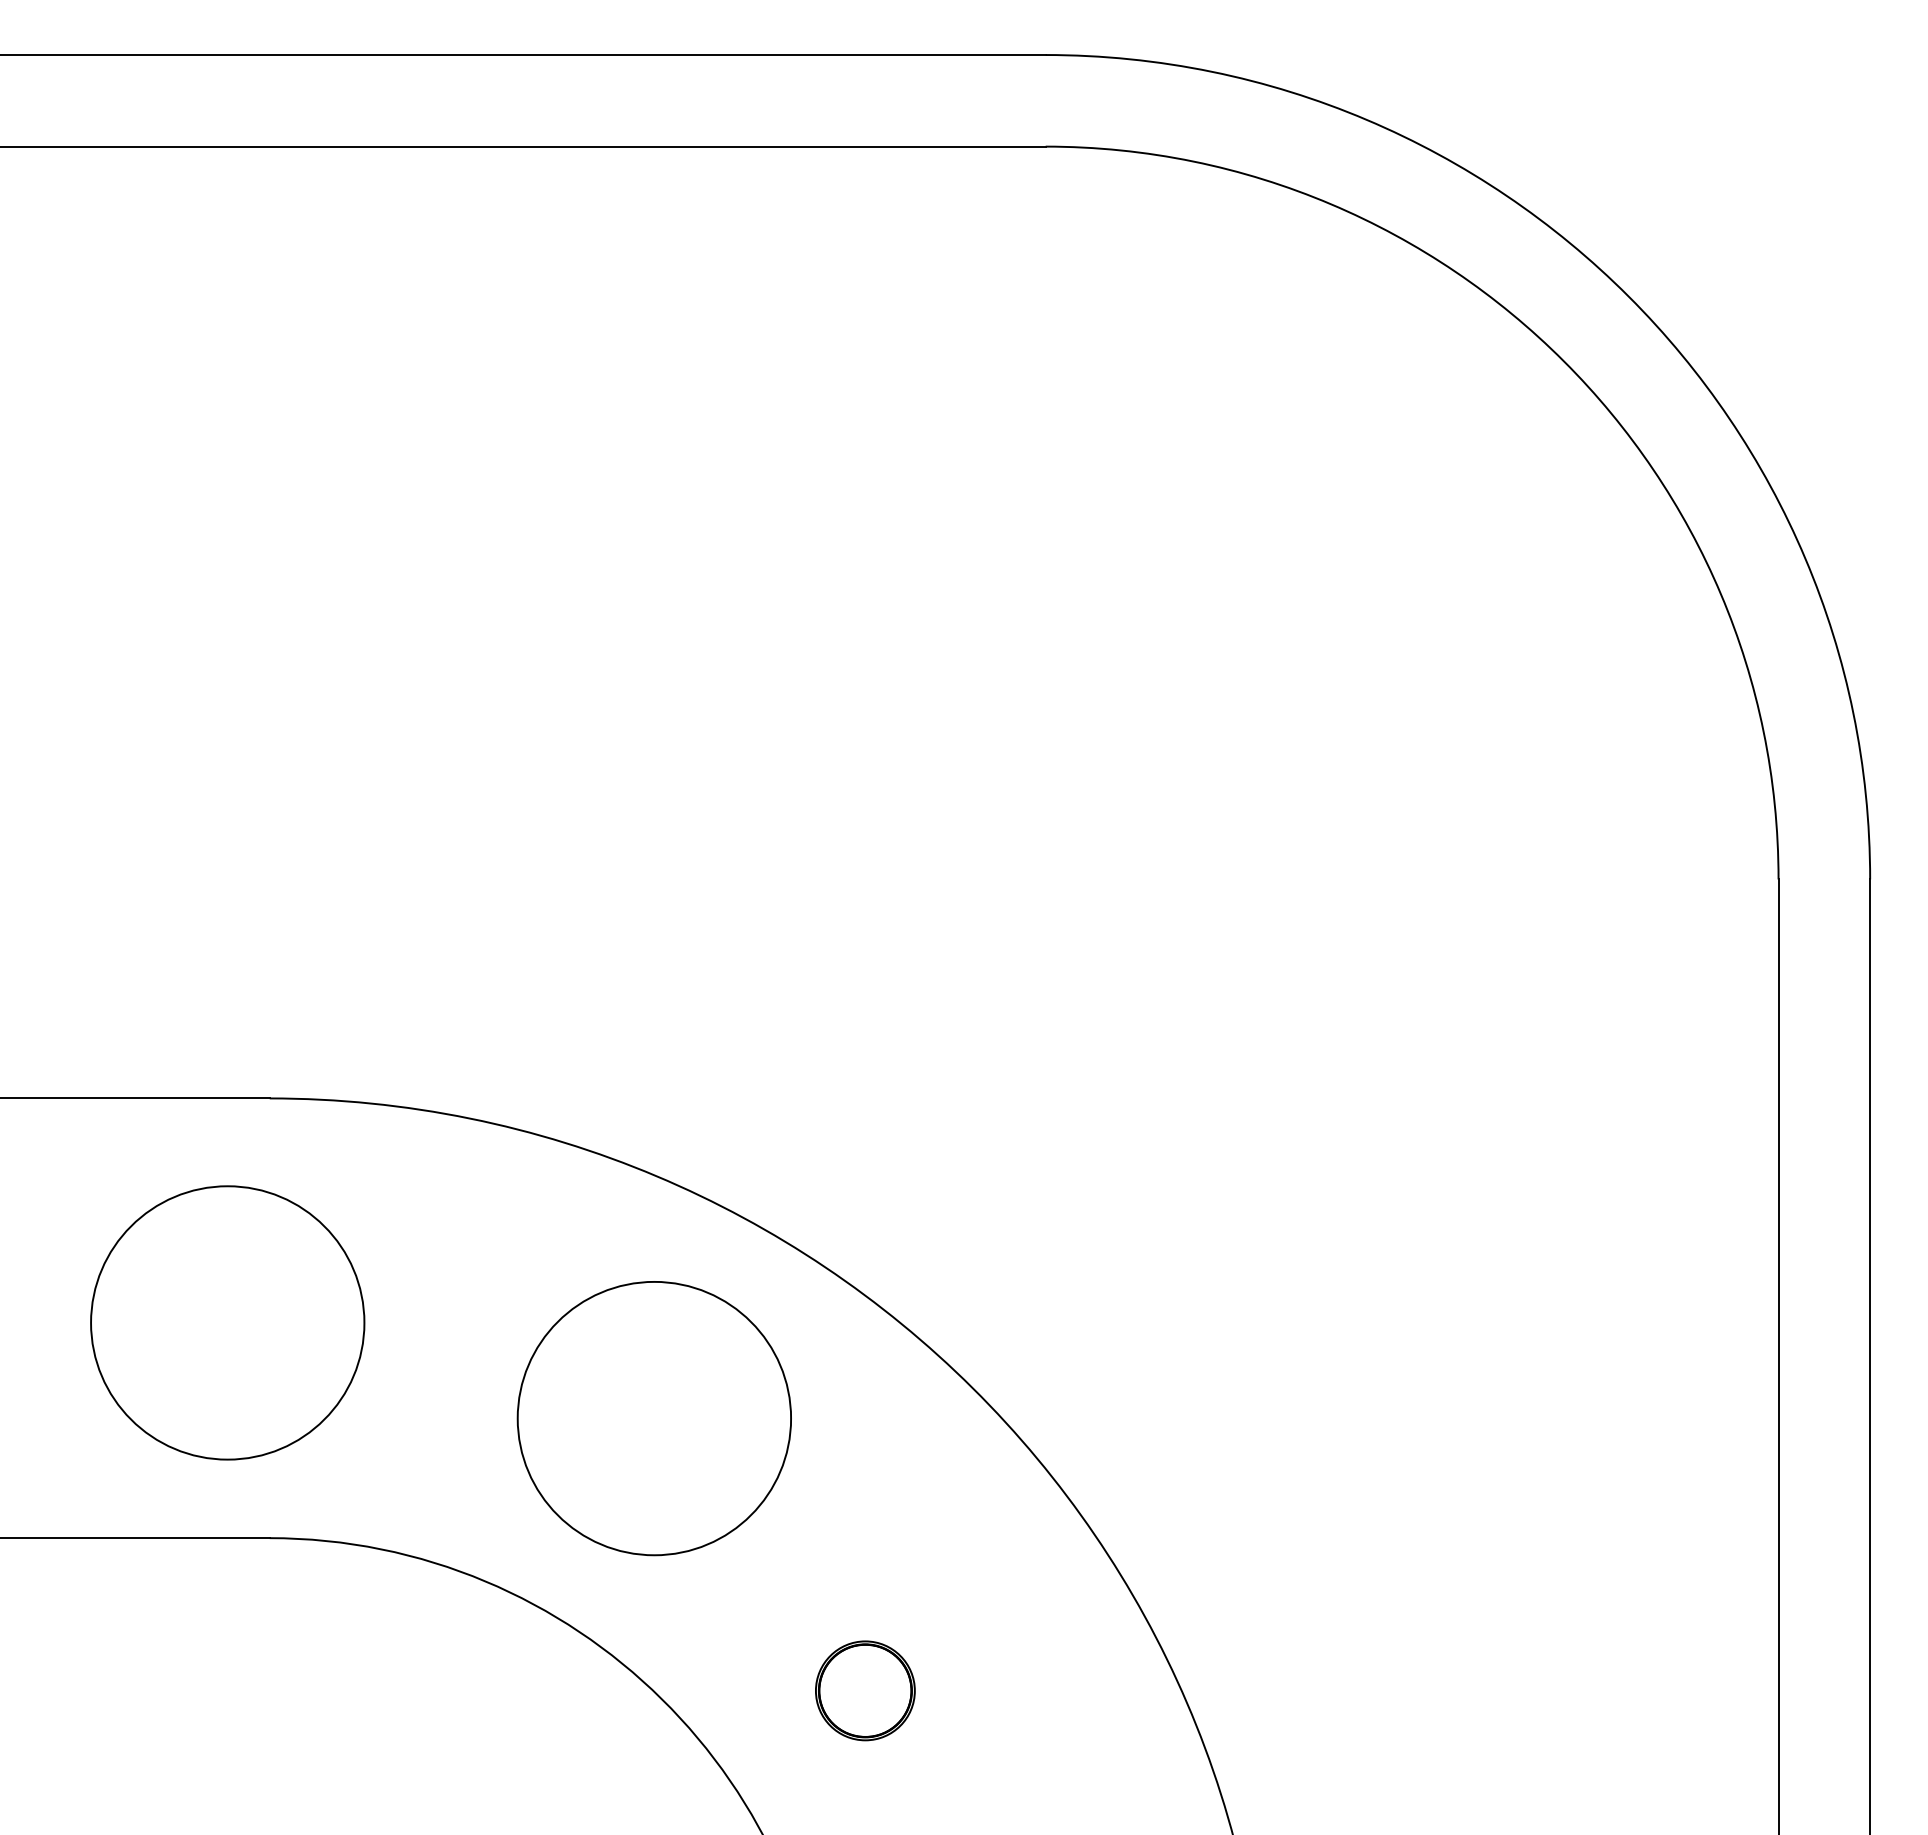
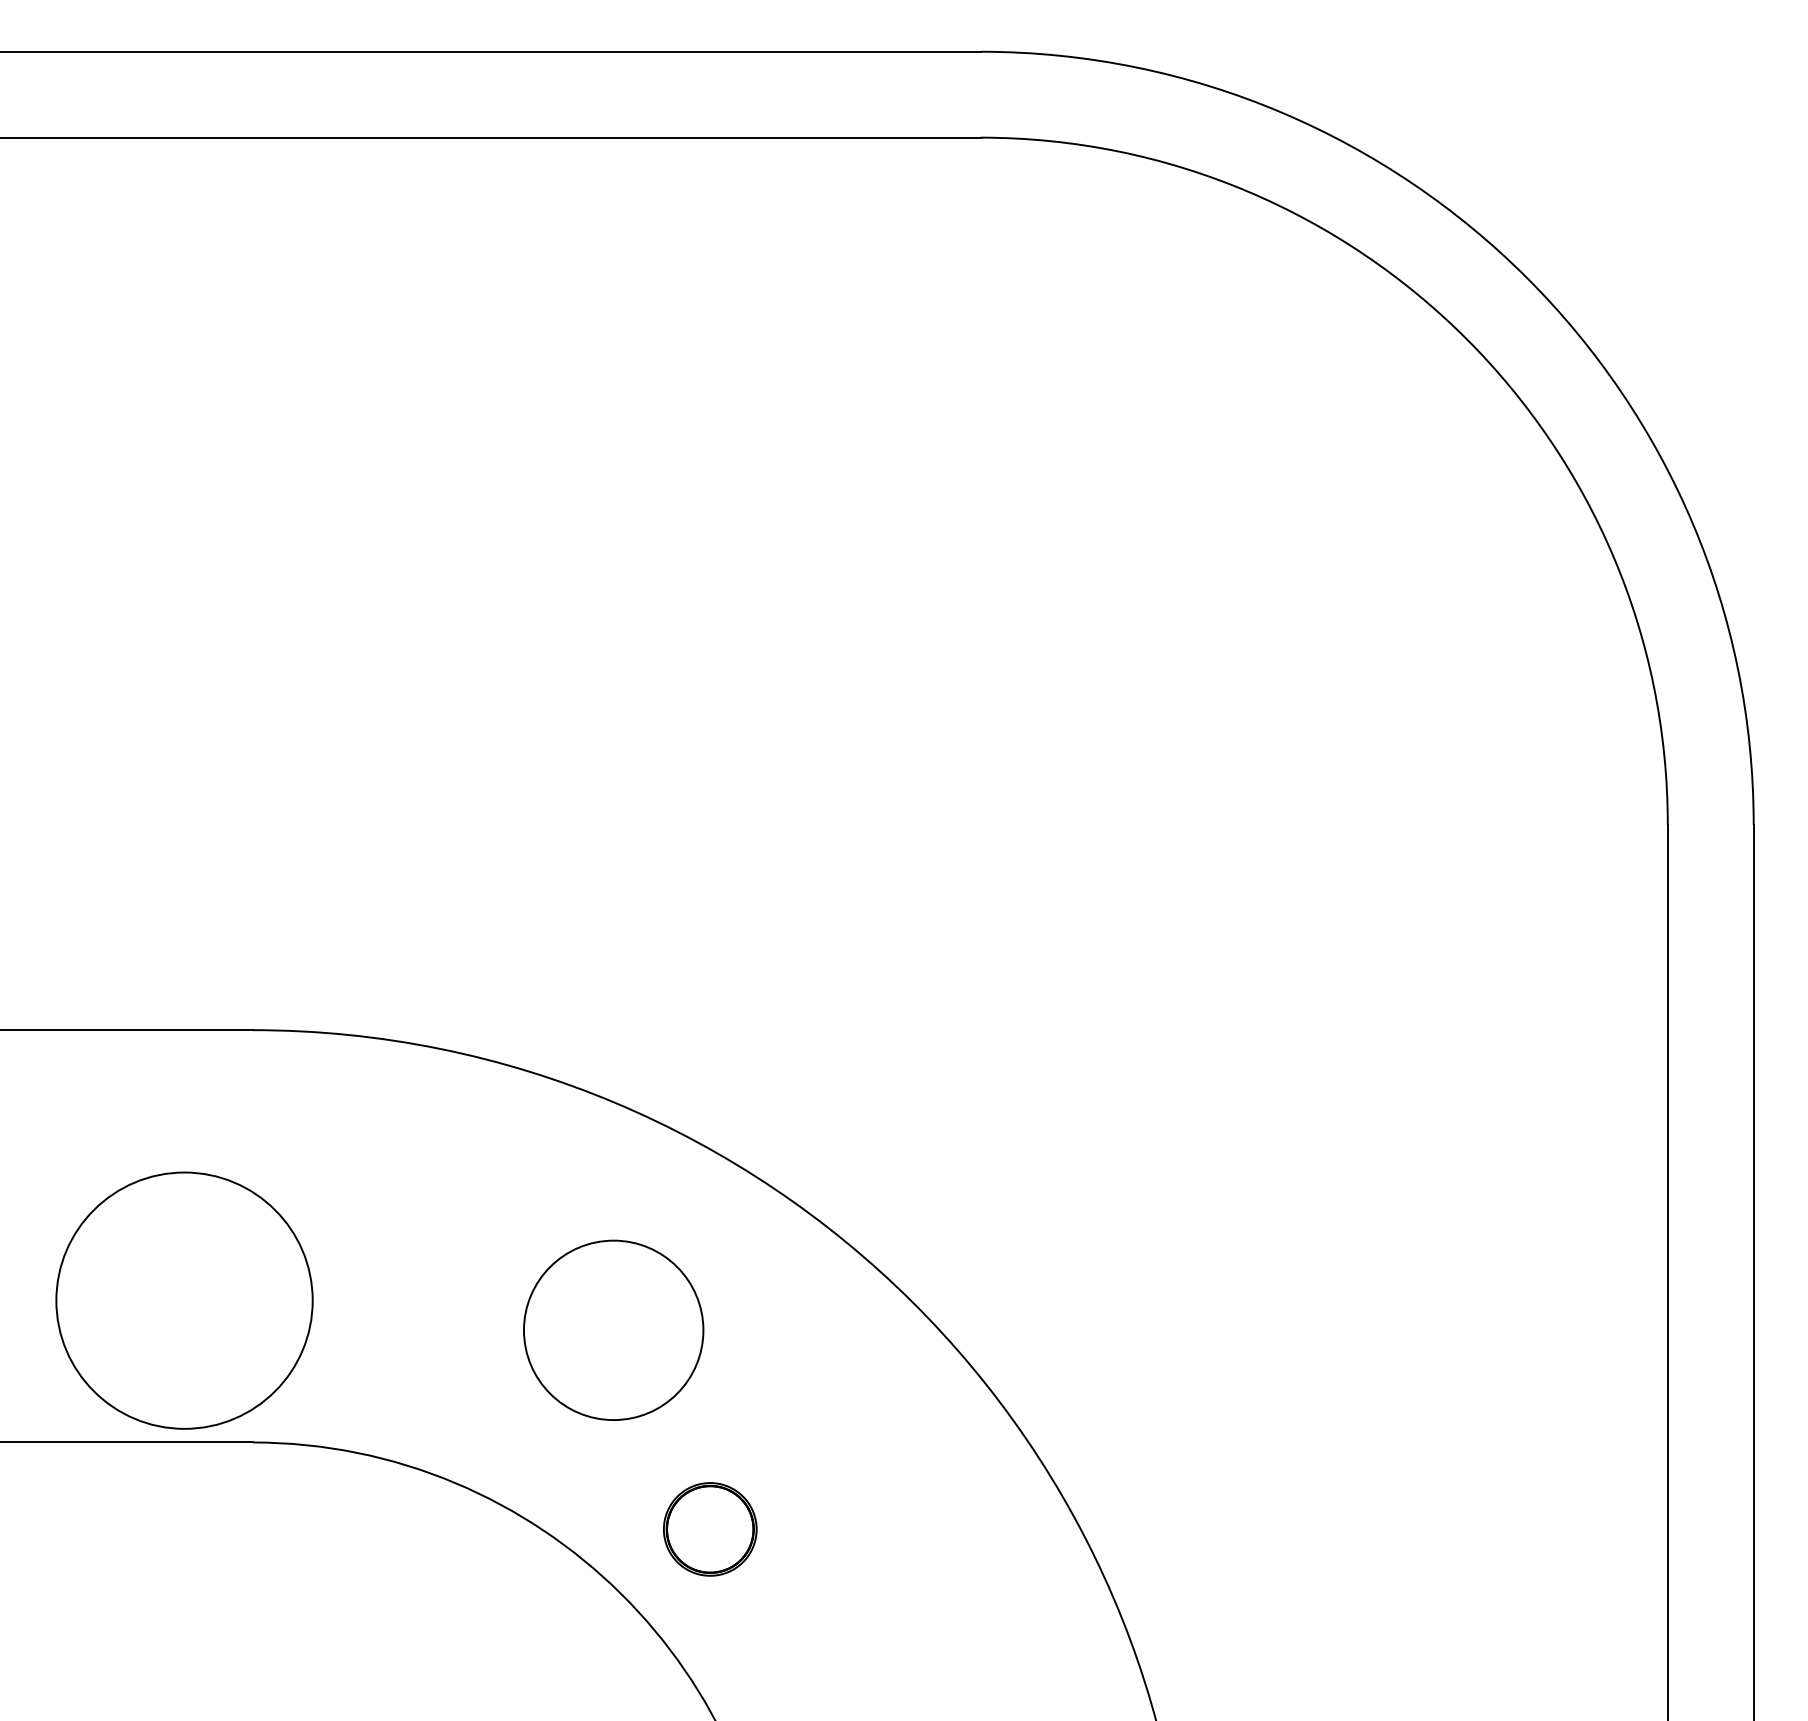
circle: (227, 1322) -> (184, 1300), moved
circle: (654, 1418) -> (613, 1330), size x0.7
part: (865, 1690) -> (710, 1529), moved

